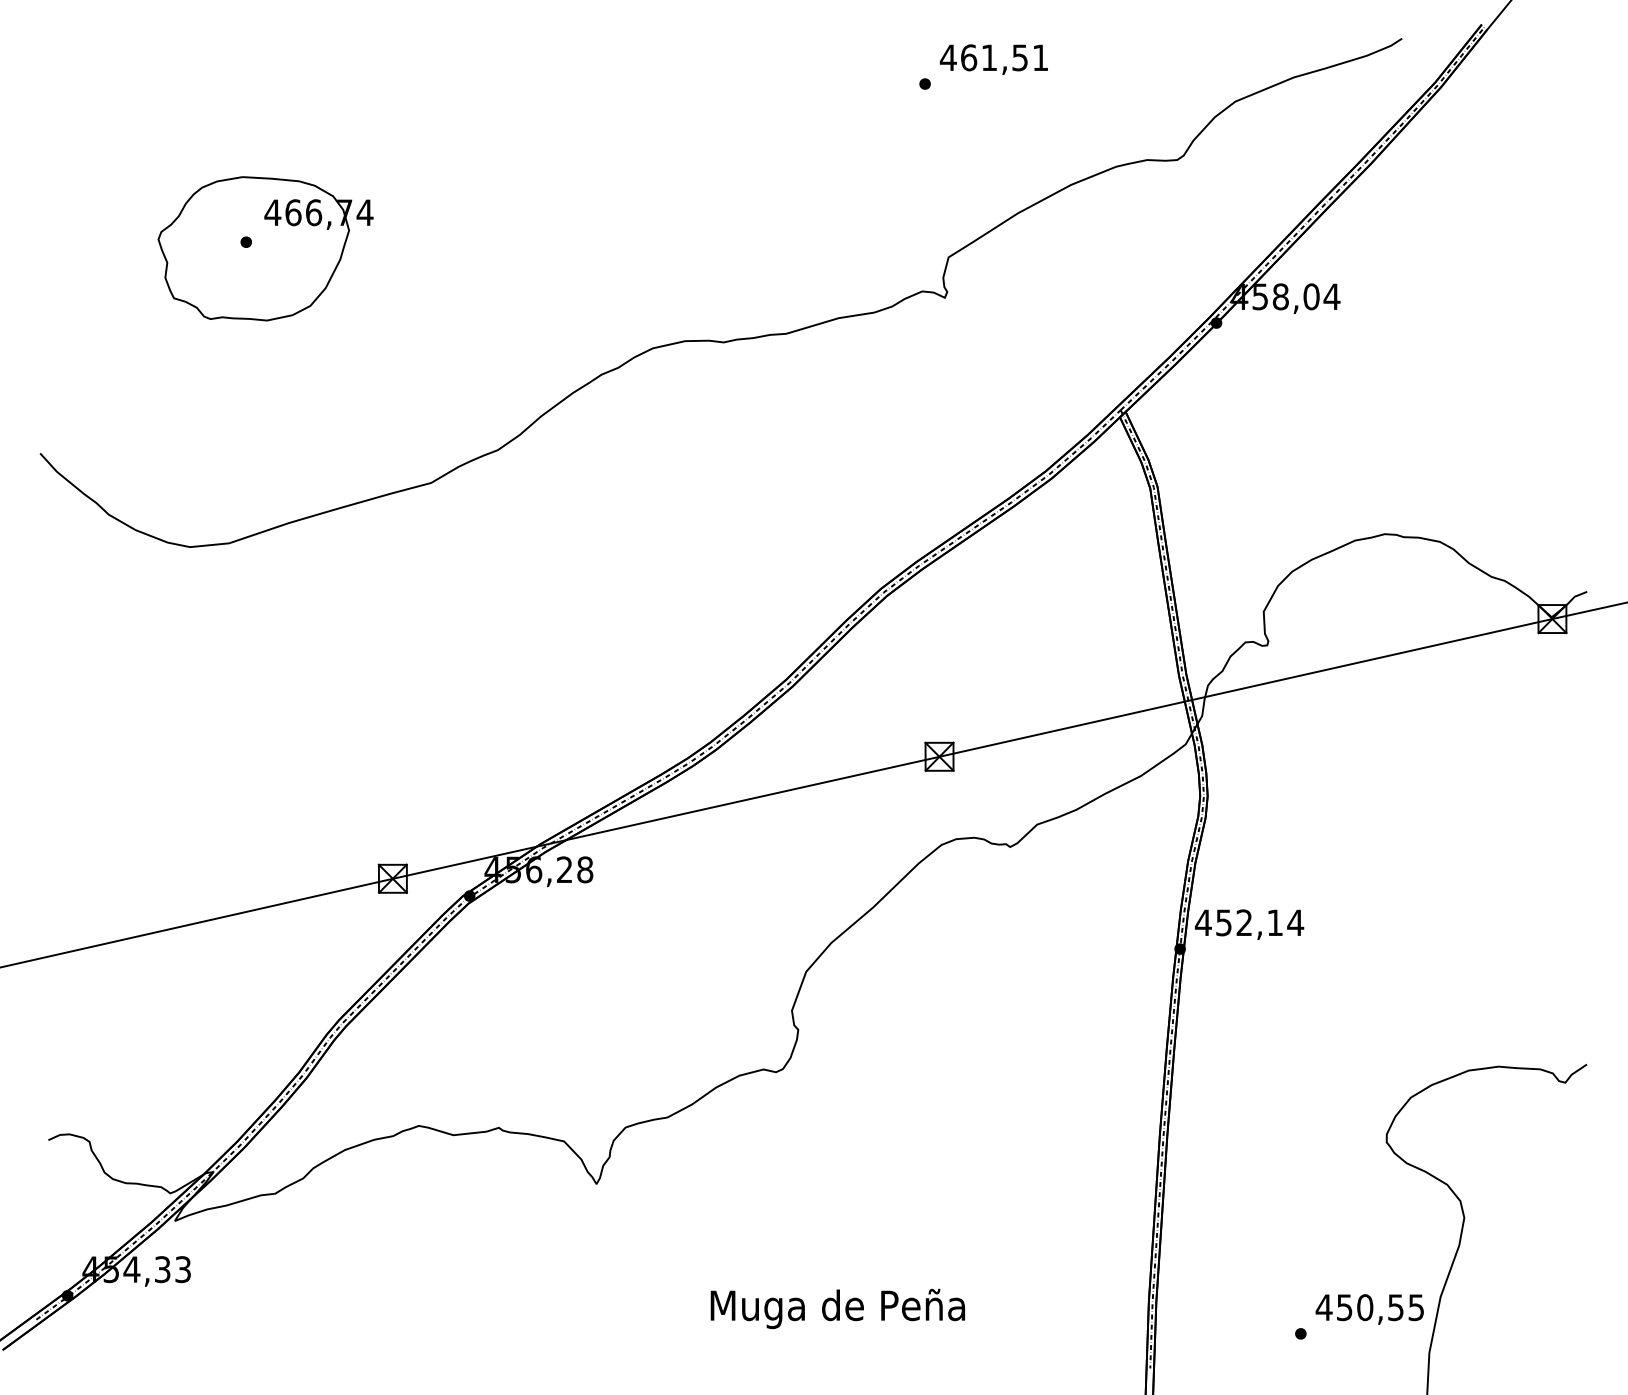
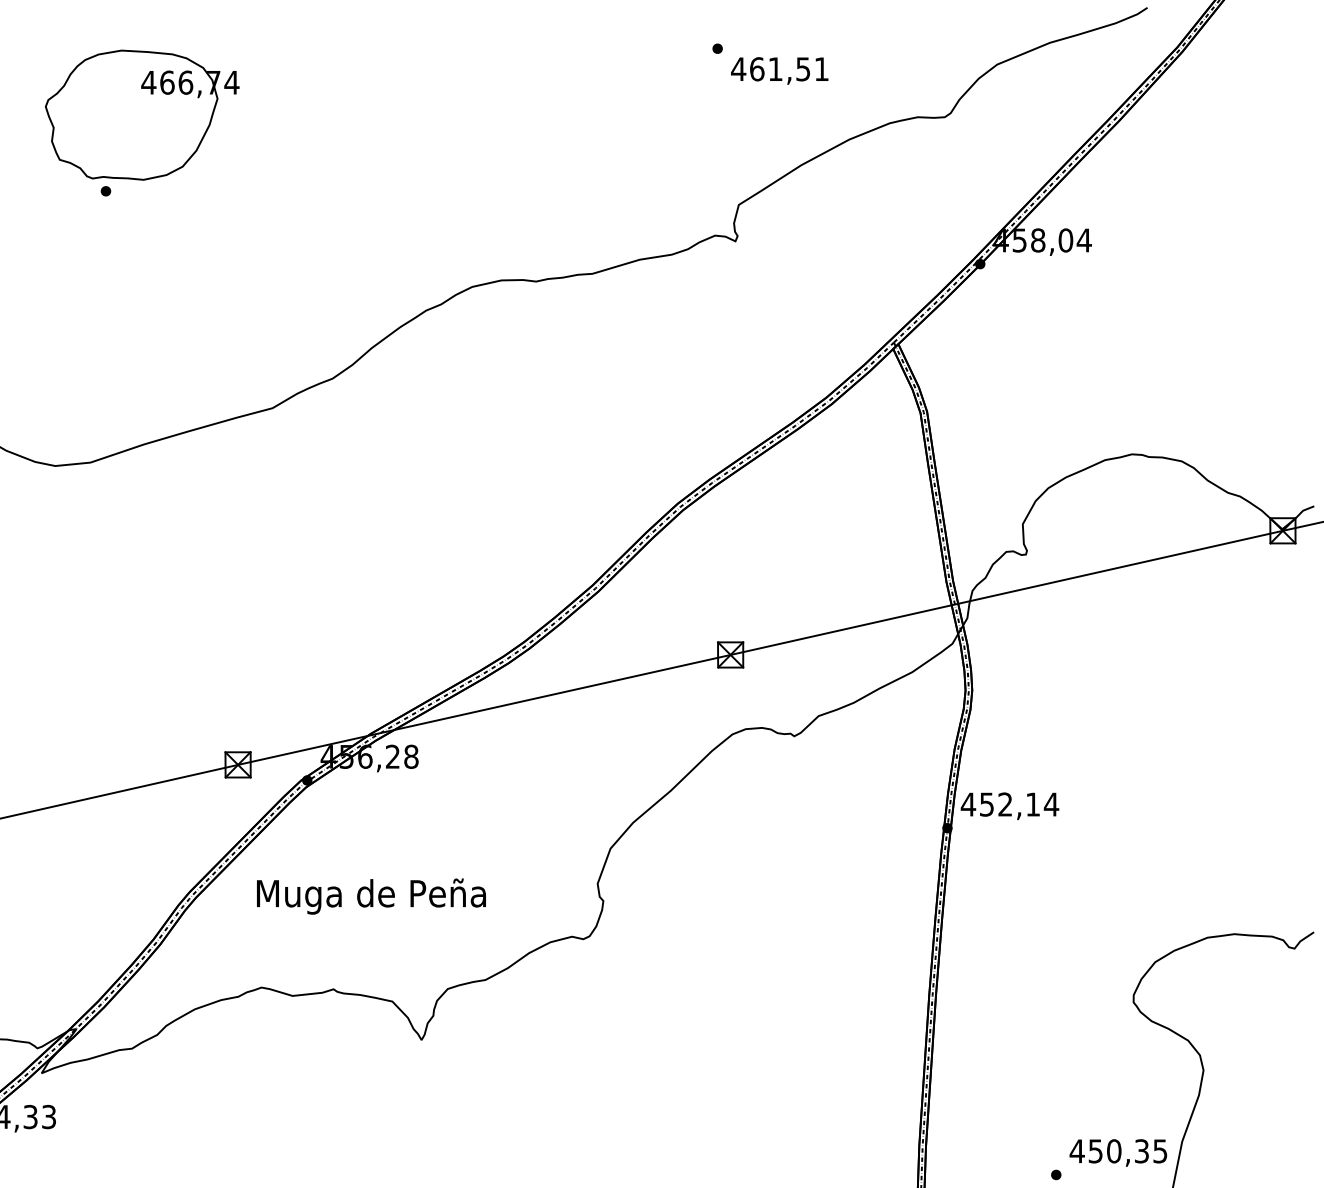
text: (993, 59) -> (779, 70), moved
part: (265, 248) -> (142, 114), moved
text: (1395, 1307) -> (1141, 1151), 450,55 -> 450,35
text: (837, 1308) -> (371, 896), moved

